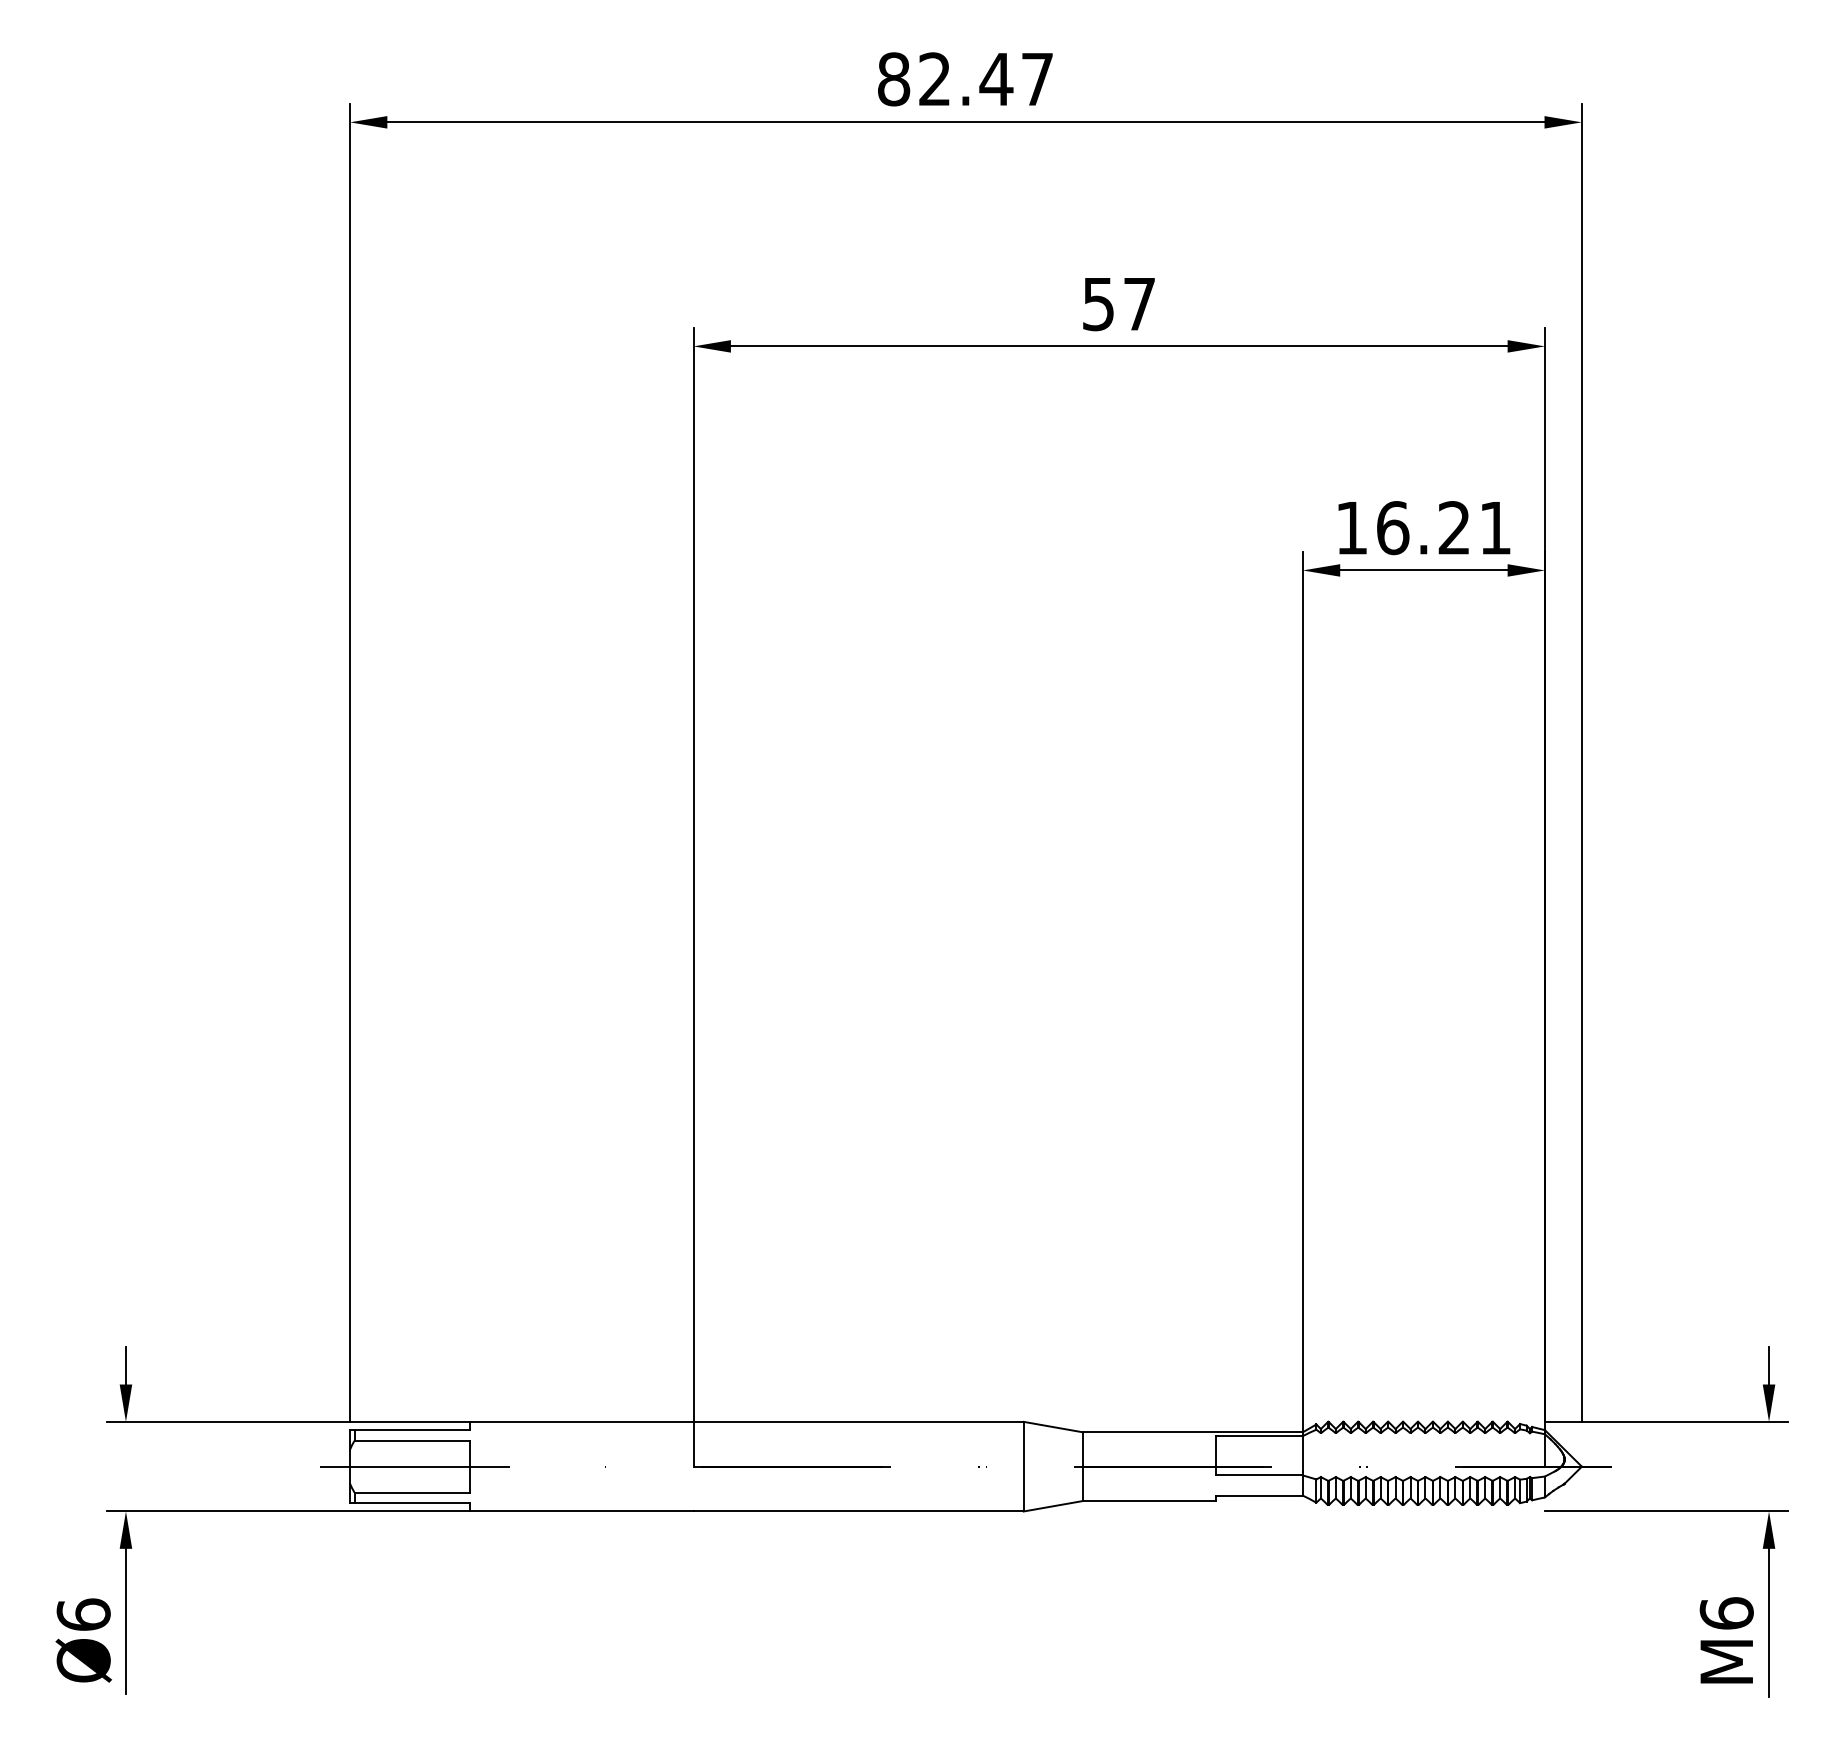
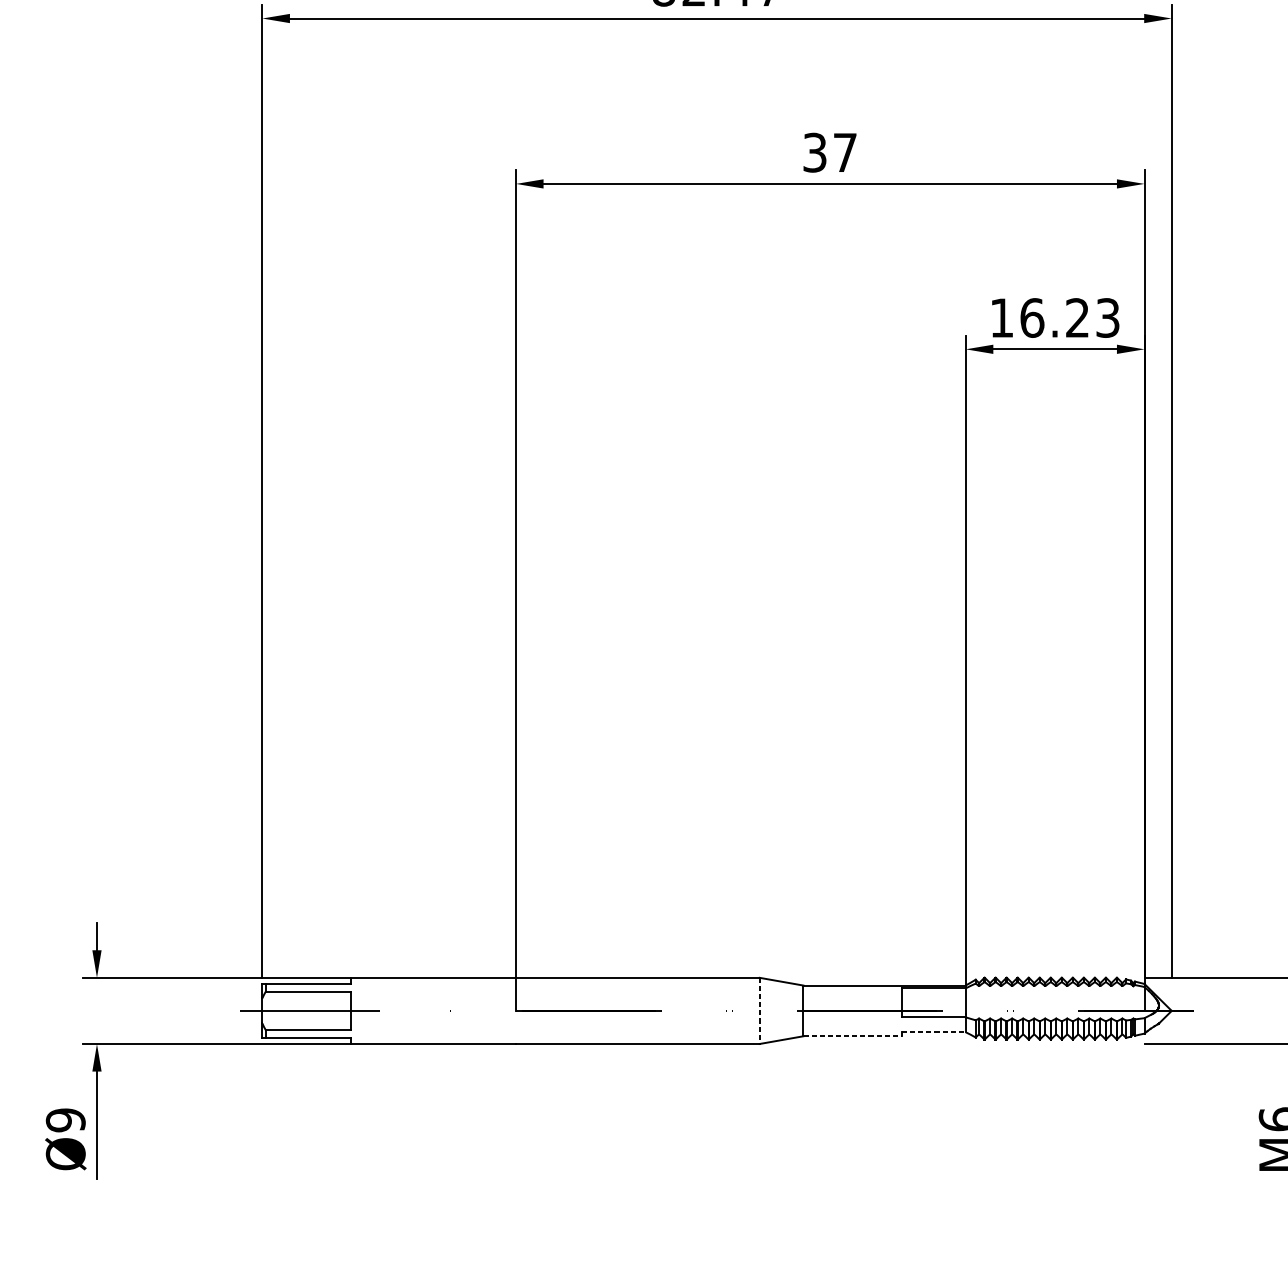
text: (1098, 303) -> (814, 152), 57 -> 37
text: (1495, 528) -> (1107, 318), 16.21 -> 16.23
line: (1023, 1466) -> (759, 1010), solid -> dashed
line: (1260, 1495) -> (934, 1032), solid -> dashed
line: (1149, 1501) -> (852, 1036), solid -> dashed
text: (83, 1614) -> (65, 1120), Ø6 -> Ø9

